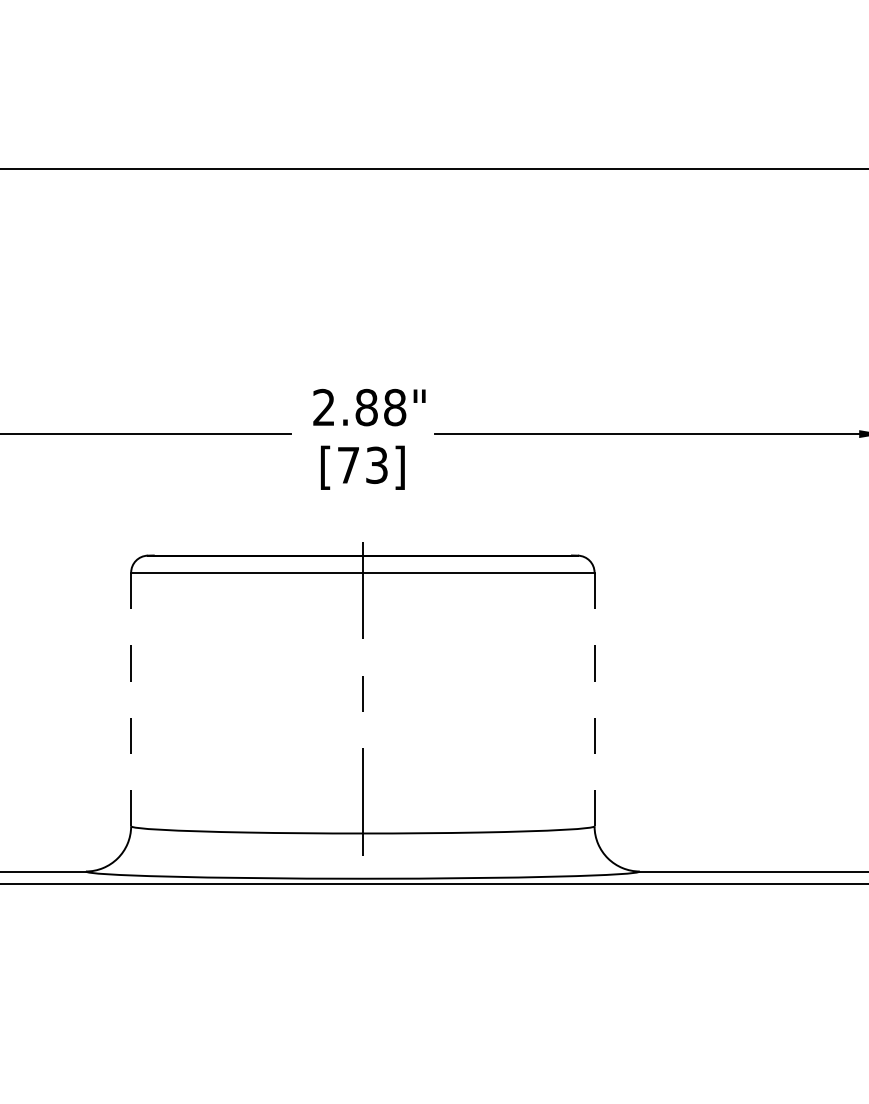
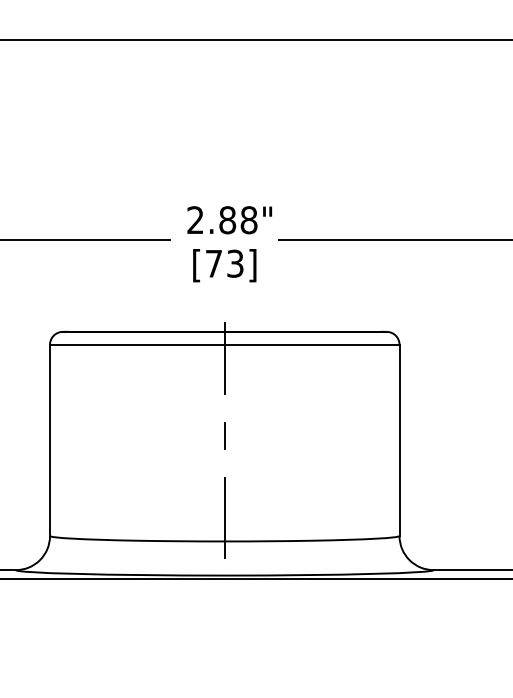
line: (131, 699) -> (50, 440), dashed -> solid
line: (594, 699) -> (399, 440), dashed -> solid

